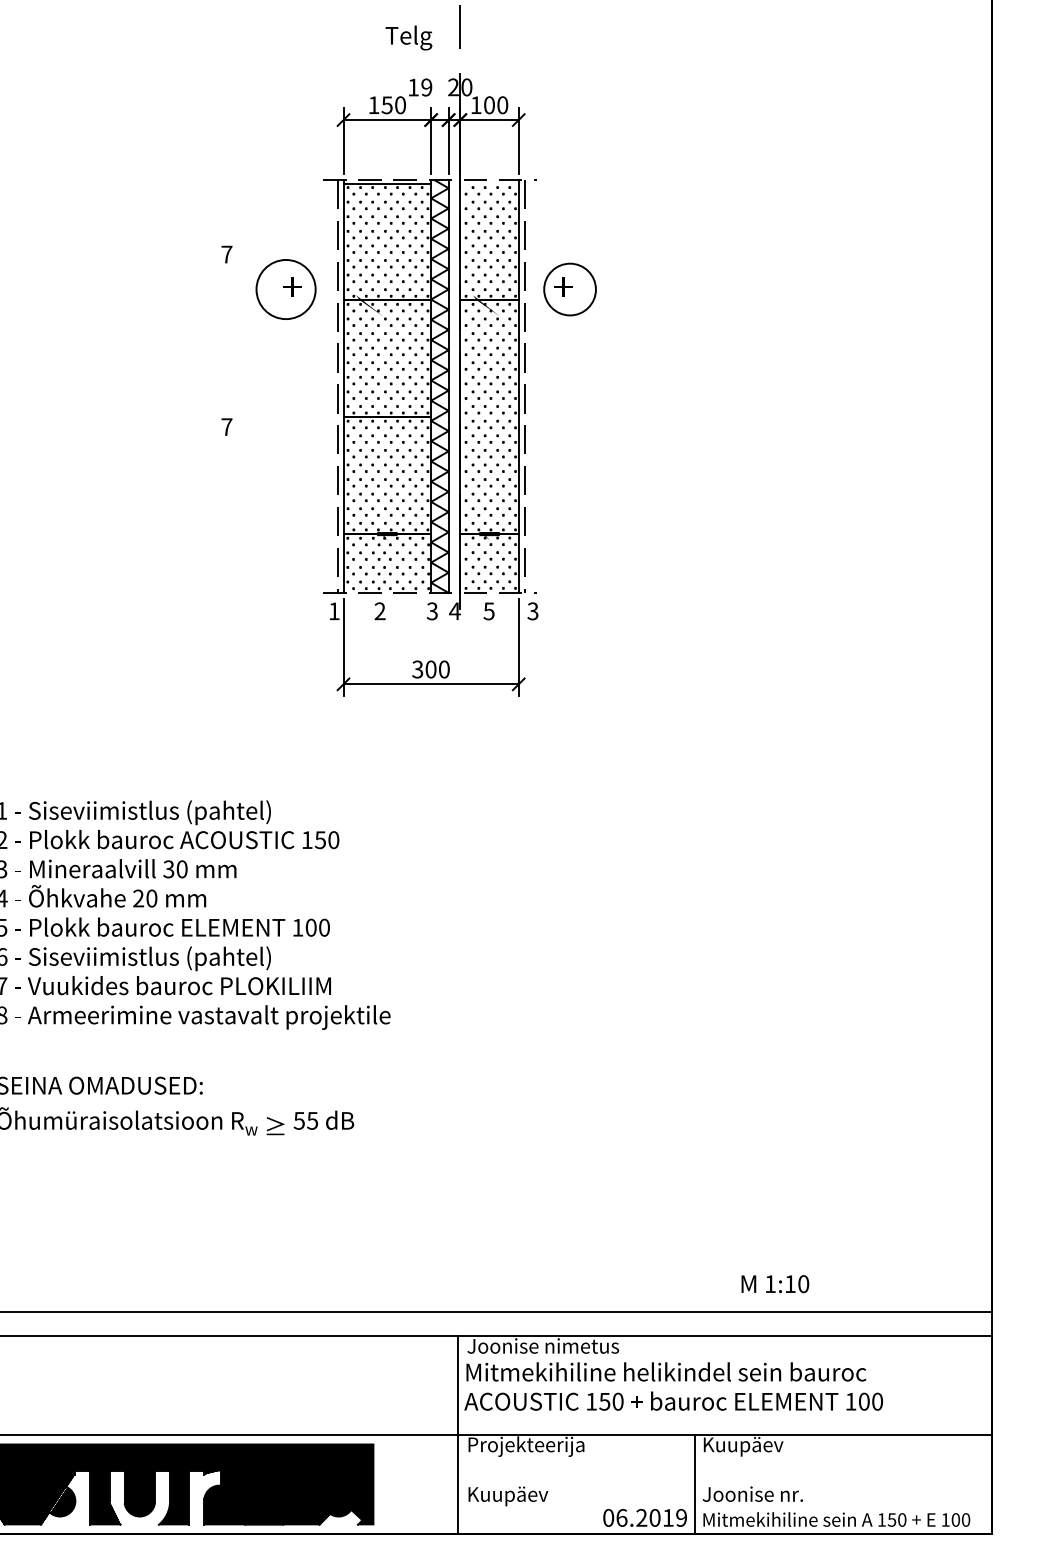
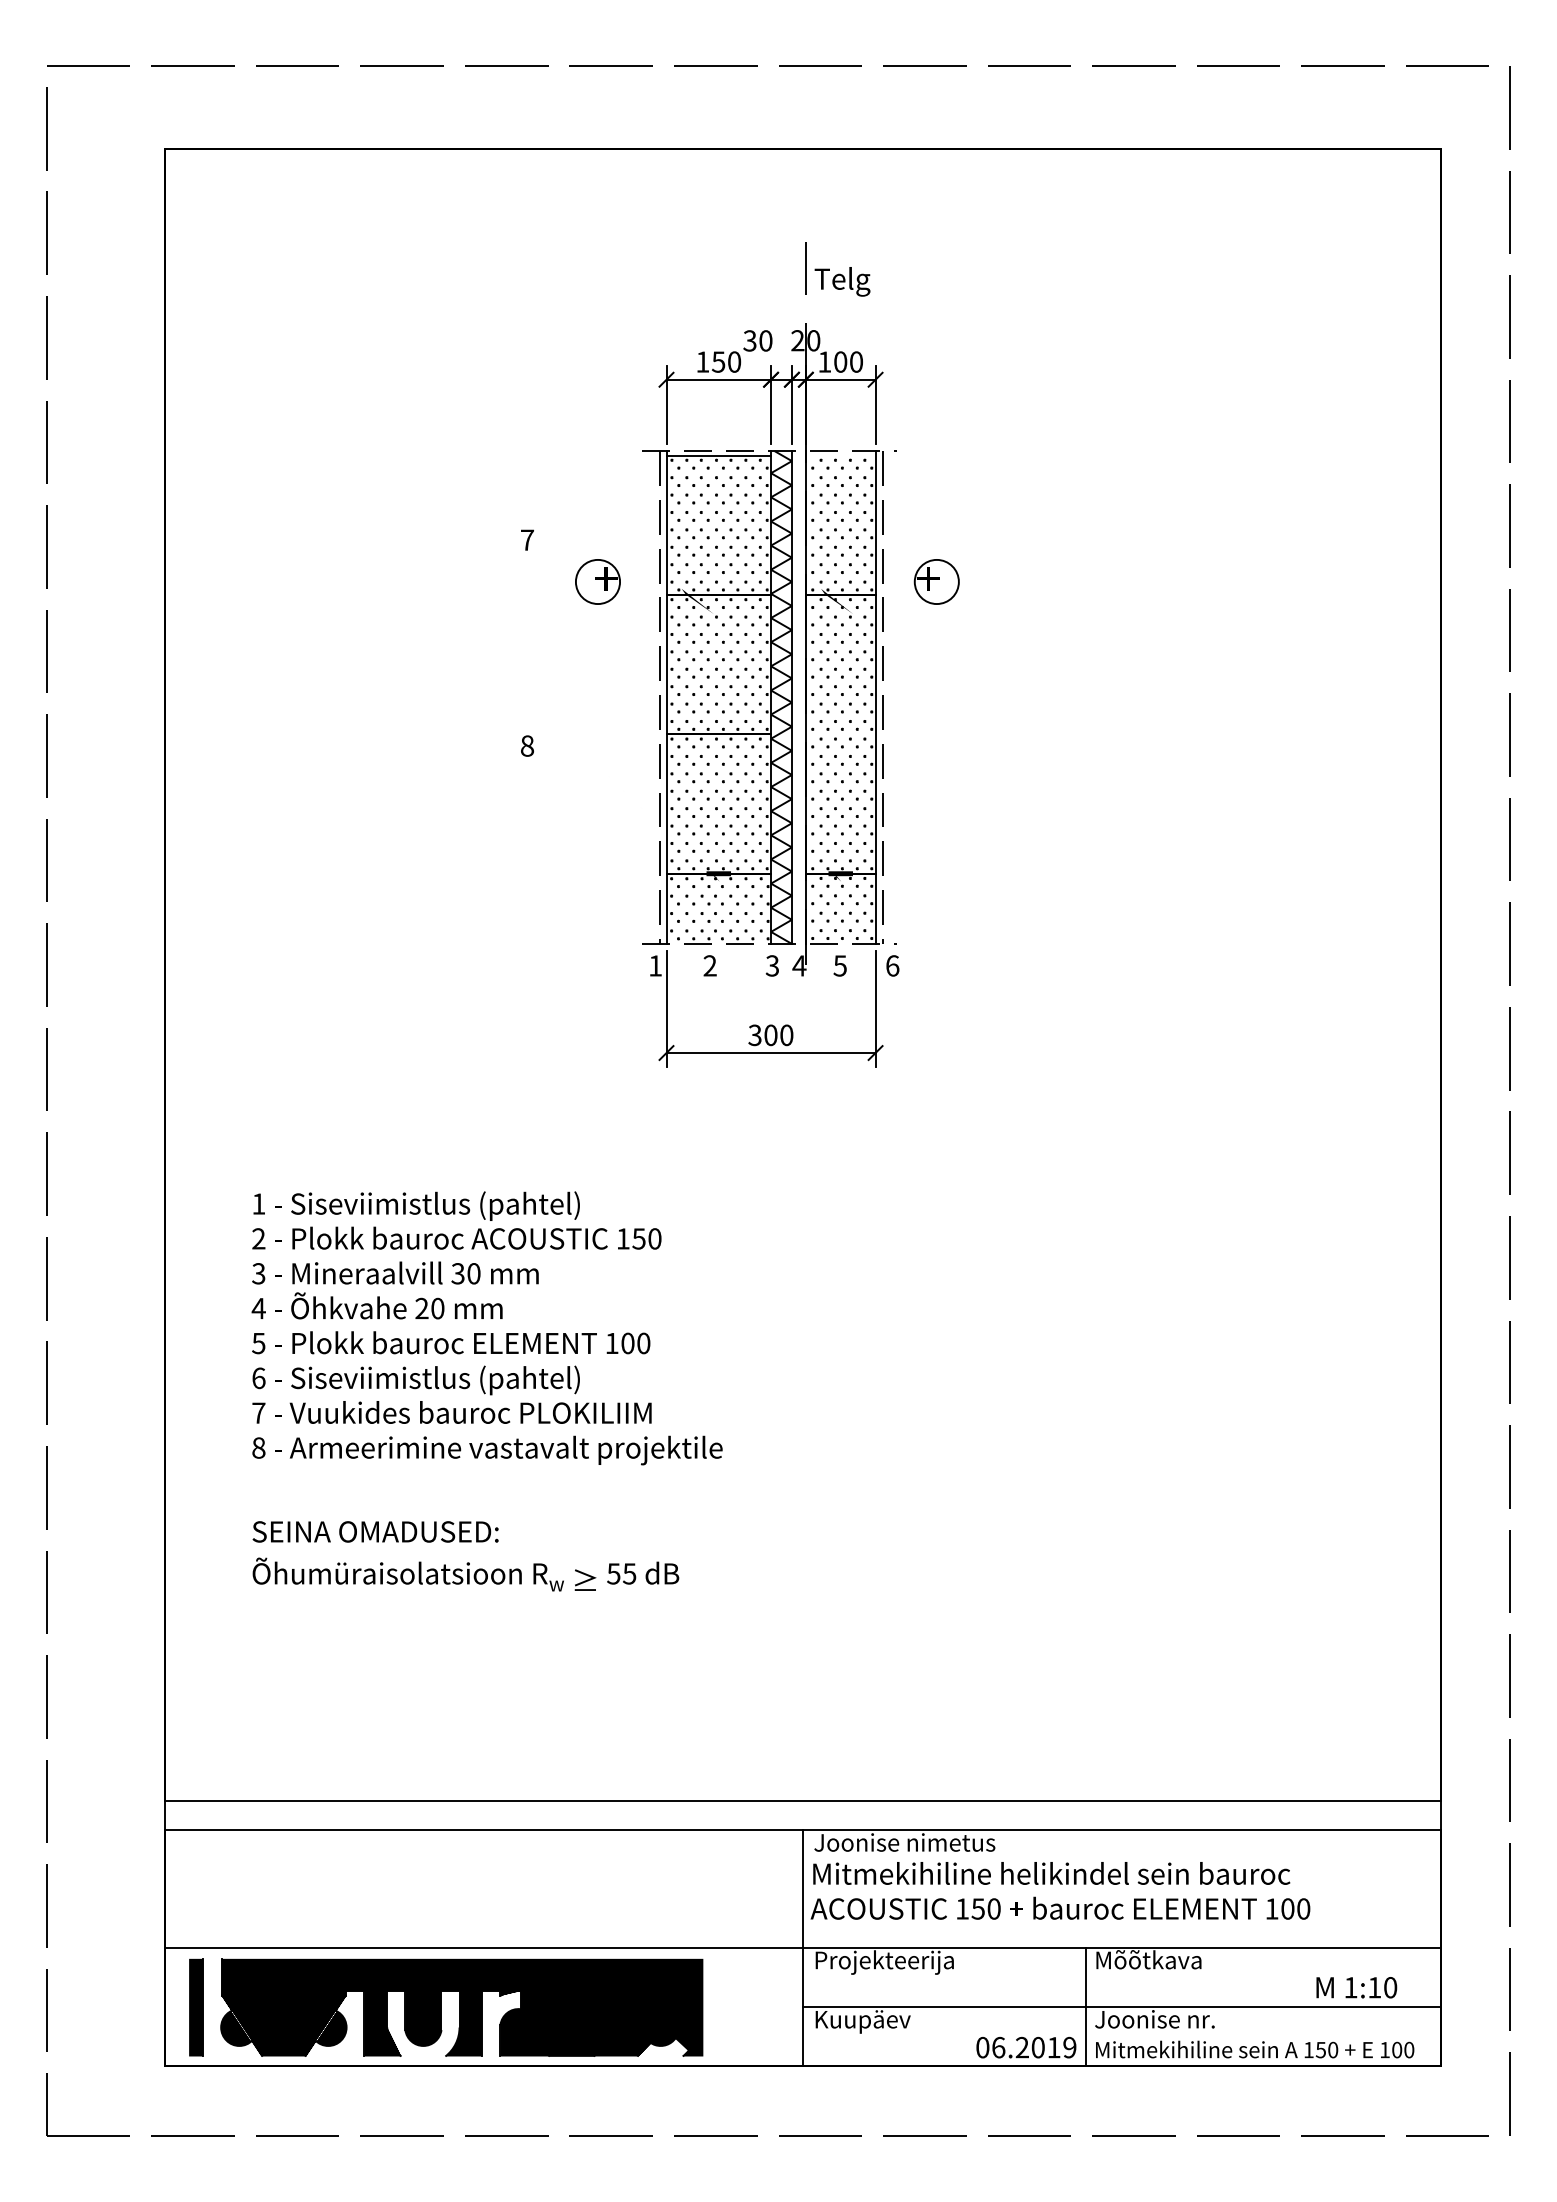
text: (408, 37) -> (842, 281), moved
text: (419, 87) -> (757, 340), 19 -> 30
circle: (285, 289) -> (597, 581), size x0.62
circle: (569, 289) -> (936, 581), size x0.71
text: (227, 426) -> (527, 745), 7 -> 8
text: (532, 610) -> (892, 965), 3 -> 6
text: (775, 1283) -> (1356, 1987), moved
text: (748, 1446) -> (1149, 1962), Kuupäev -> Mõõtkava
line: (724, 1484) -> (1121, 2007), added

